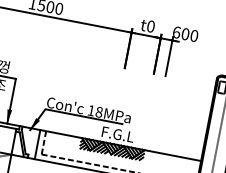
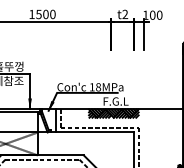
text: (151, 26) -> (125, 14), t0 -> t2
text: (176, 31) -> (145, 14), 600 -> 100

